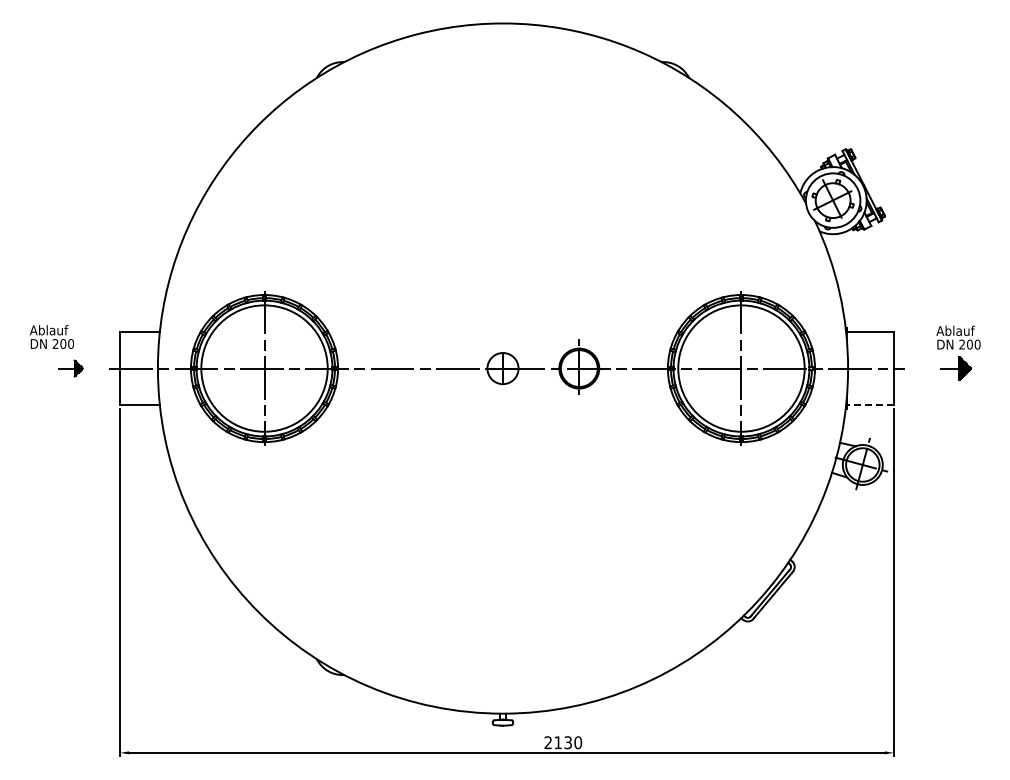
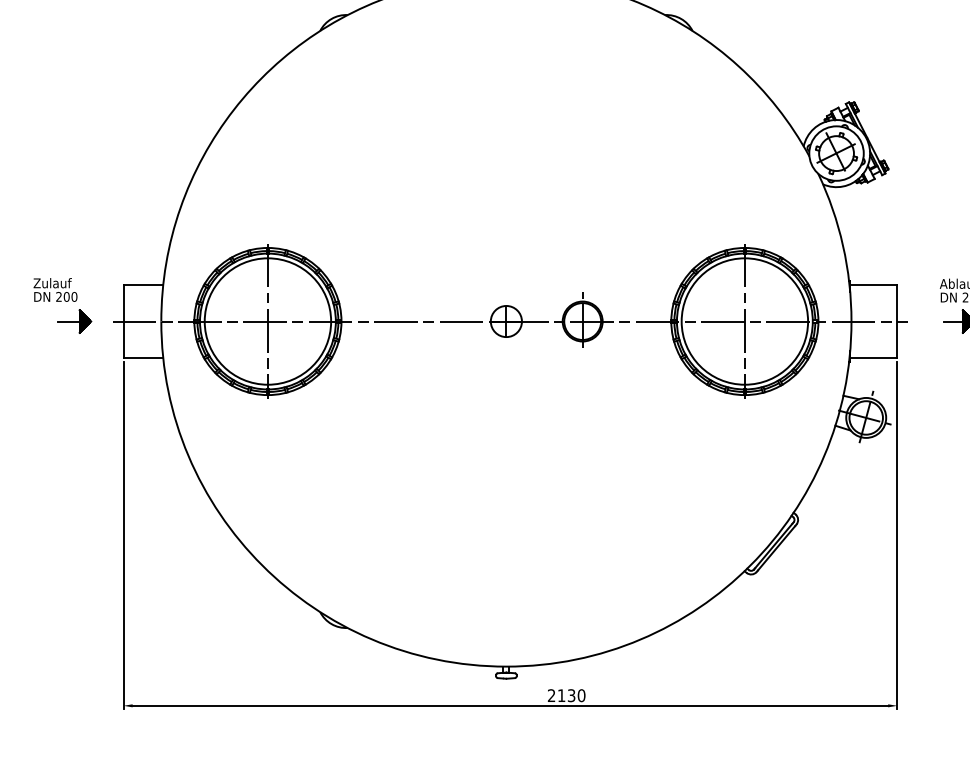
text: (37, 330) -> (40, 283), Ablauf -> Zulauf
part: (70, 368) -> (73, 321), size x1.43
line: (870, 404) -> (873, 357), dashed -> solid

